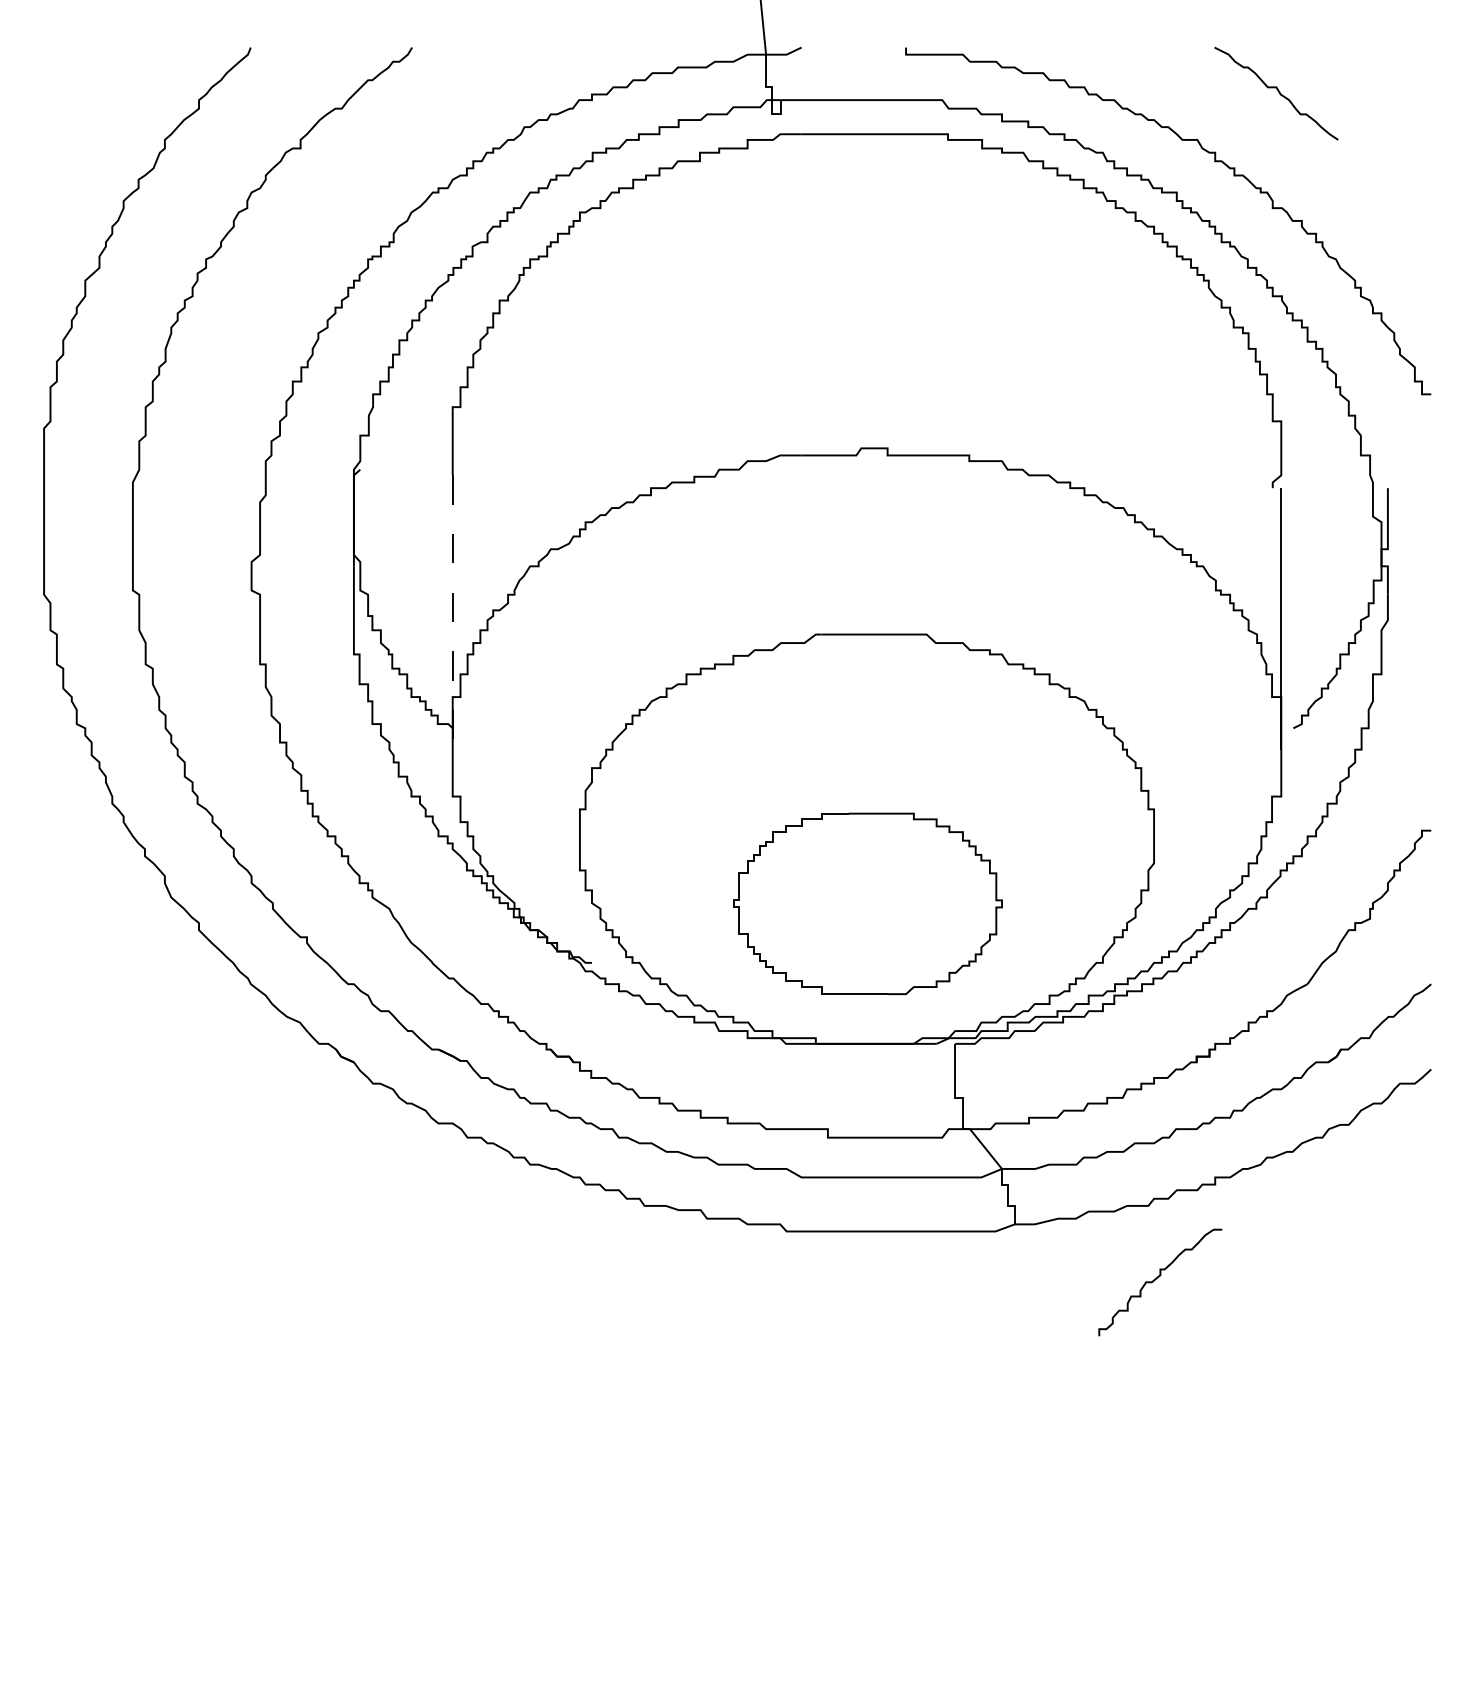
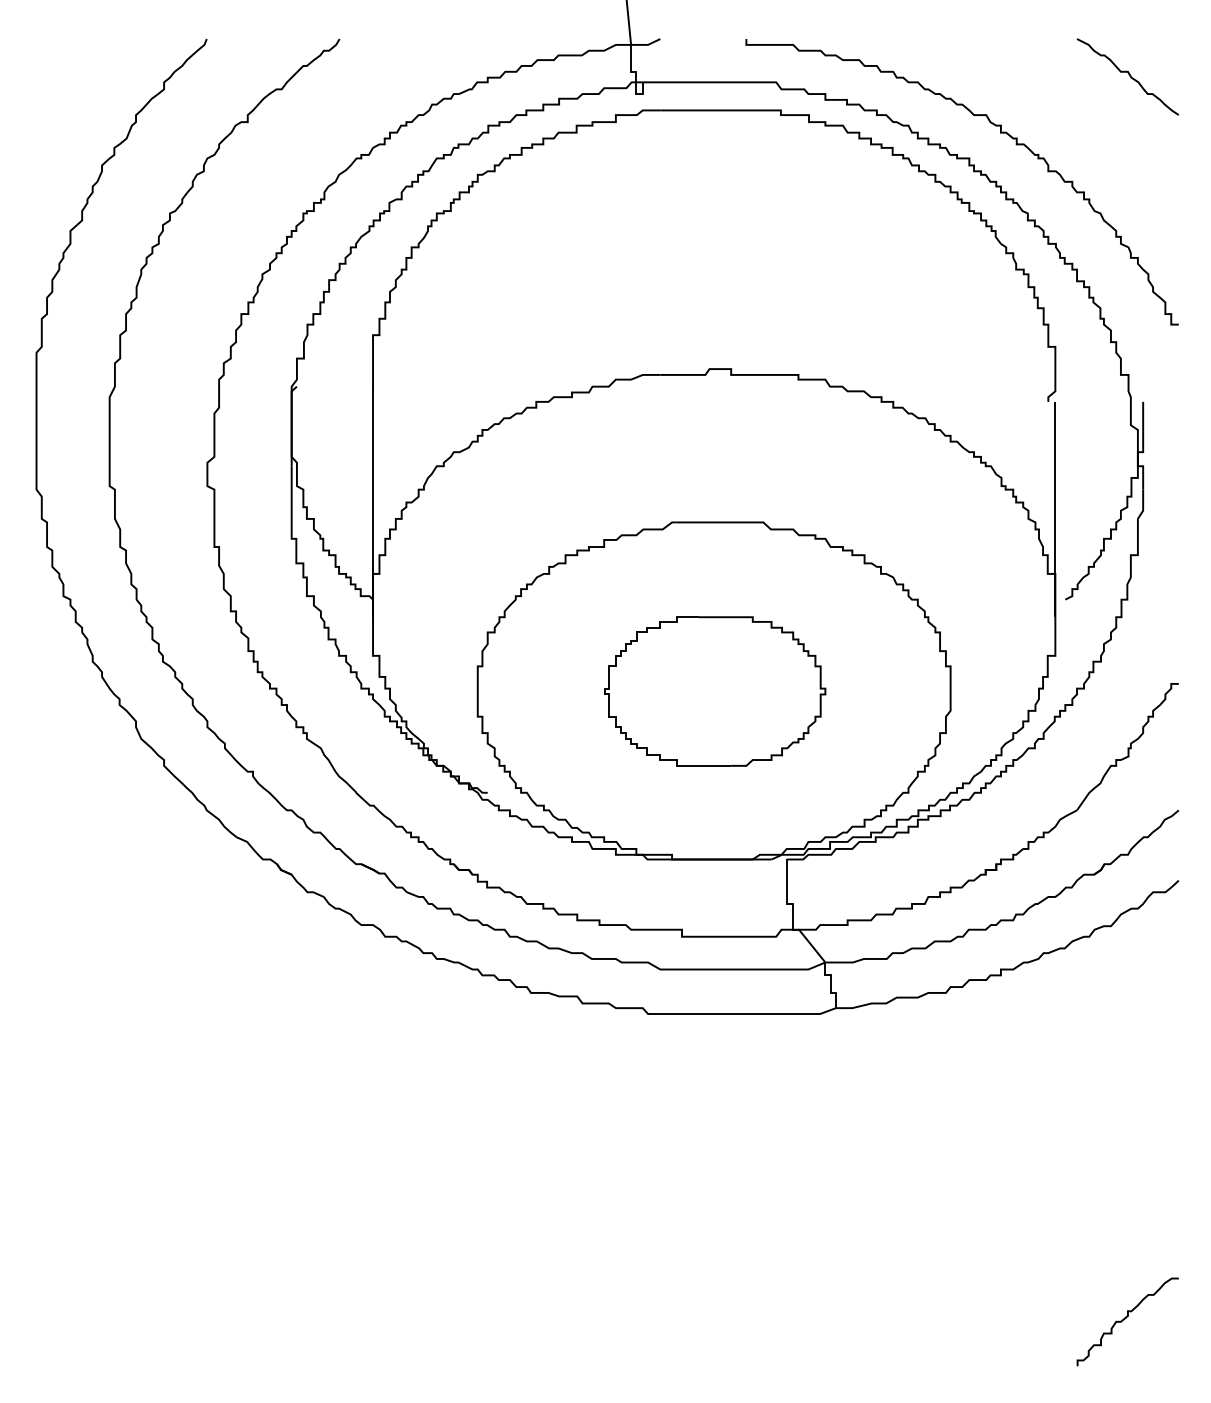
curve: (1277, 91) -> (1128, 75), moved
line: (452, 613) -> (372, 505), dashed -> solid
part: (867, 903) -> (714, 691), moved
curve: (1157, 1278) -> (1125, 1318), moved

